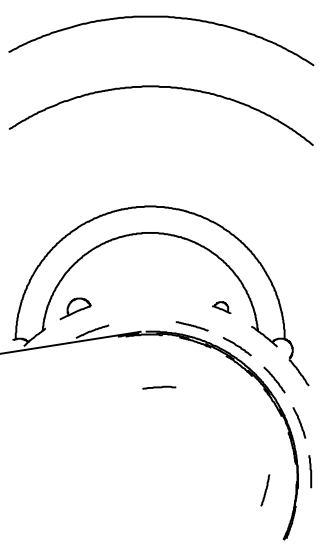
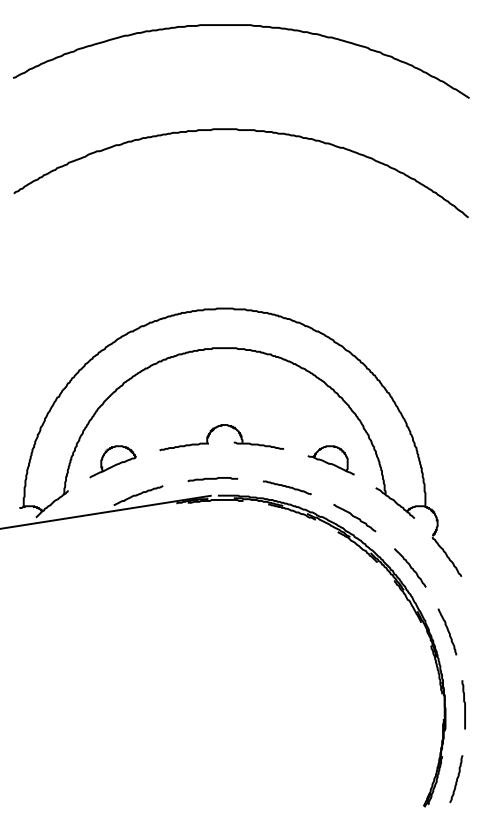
part: (147, 292) -> (220, 437), added
part: (221, 307) -> (331, 459), size x1.67
curve: (159, 387) -> (213, 478), moved
line: (265, 490) -> (456, 779), moved

